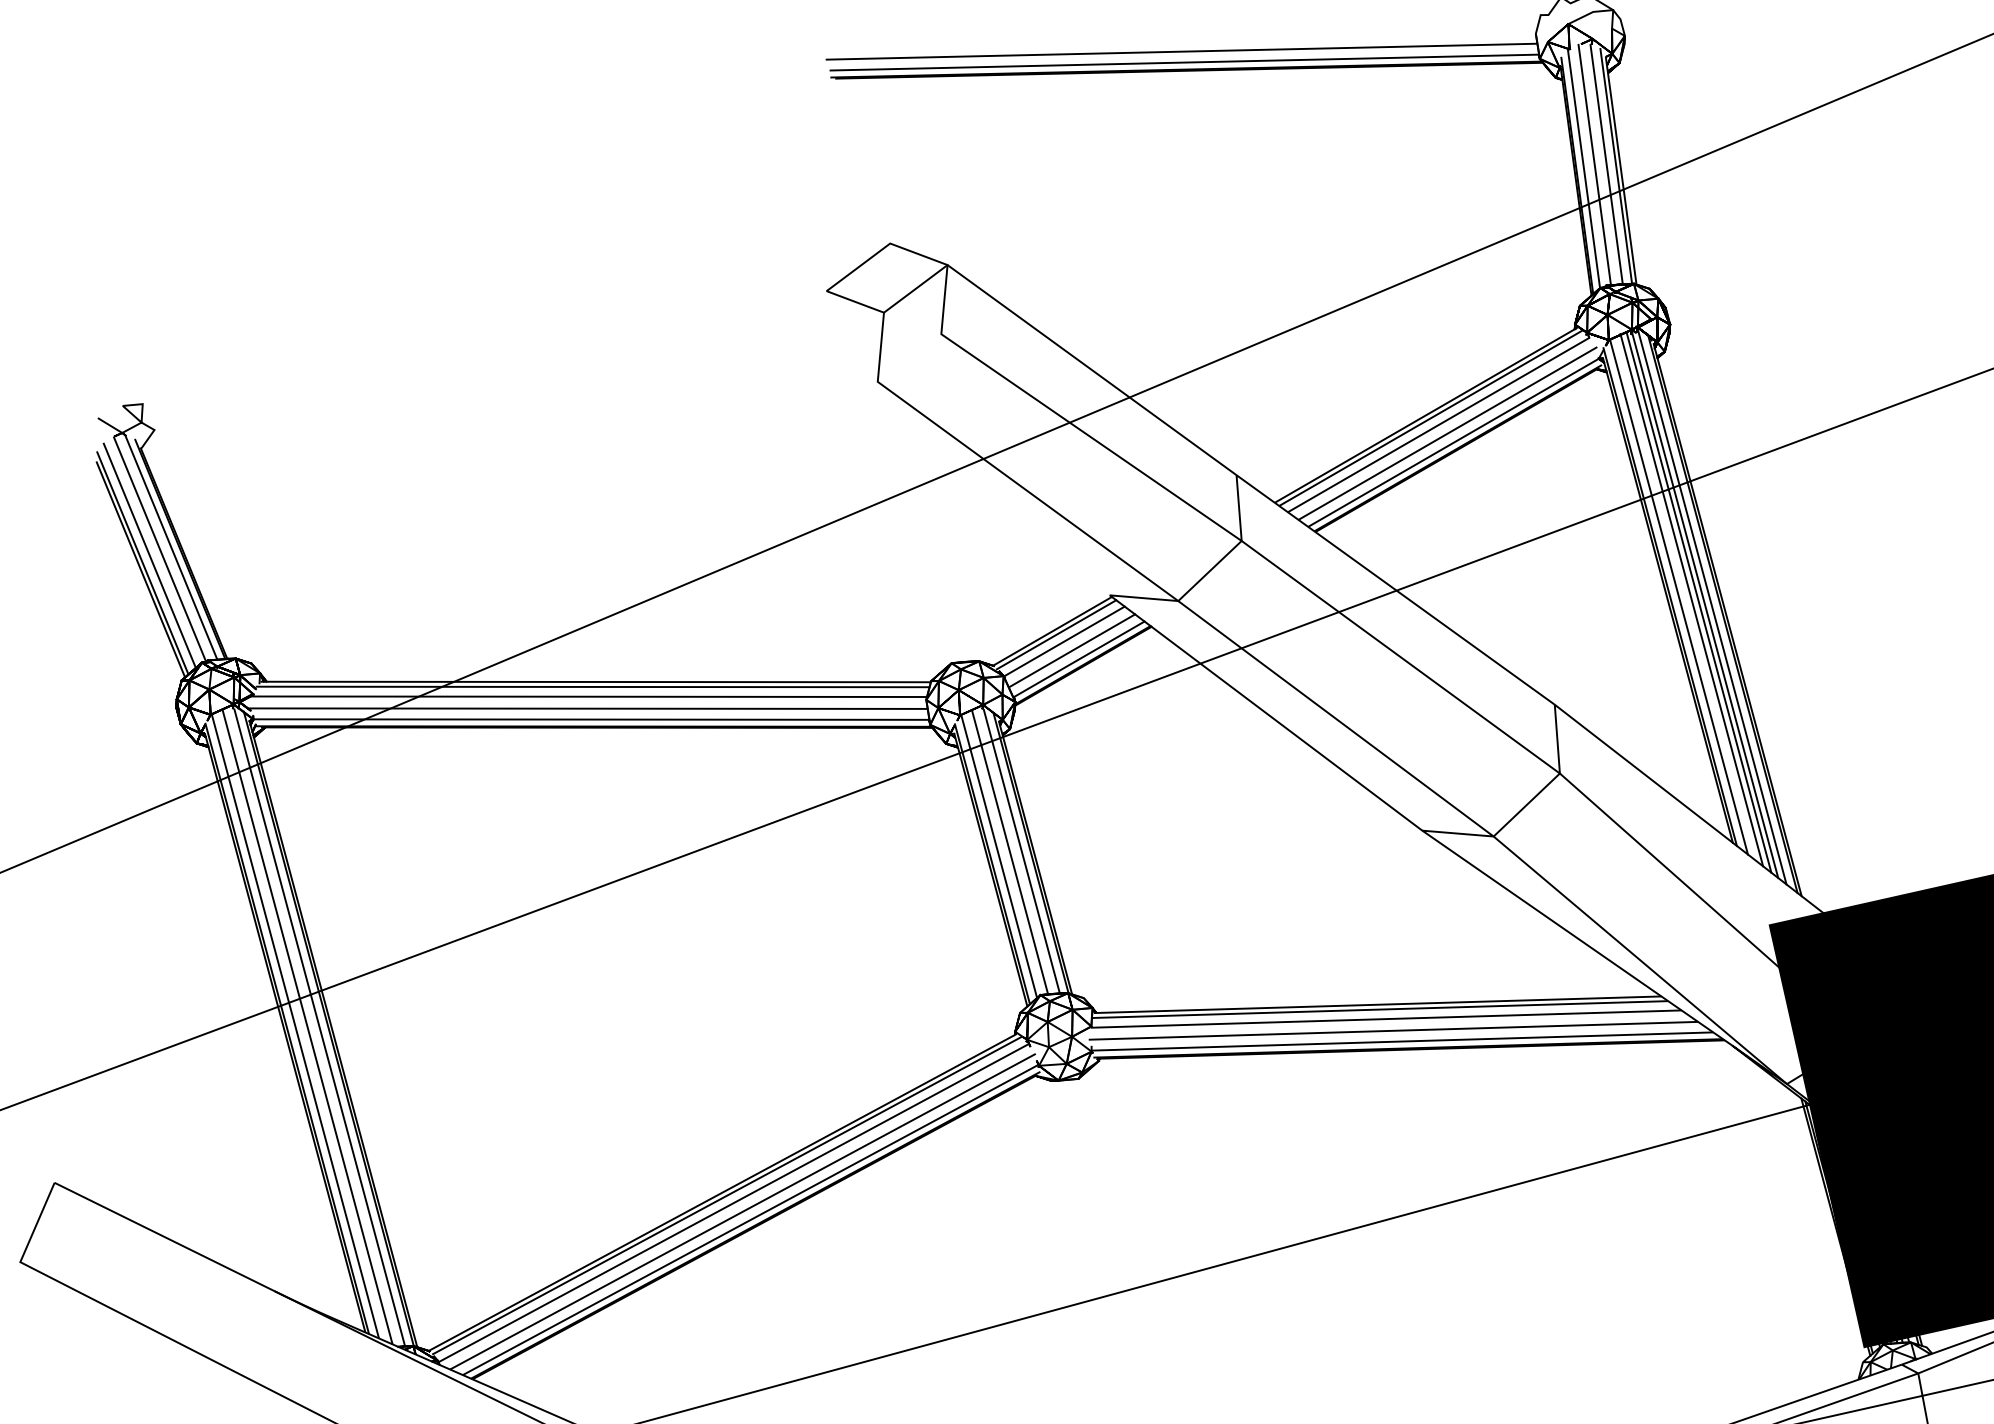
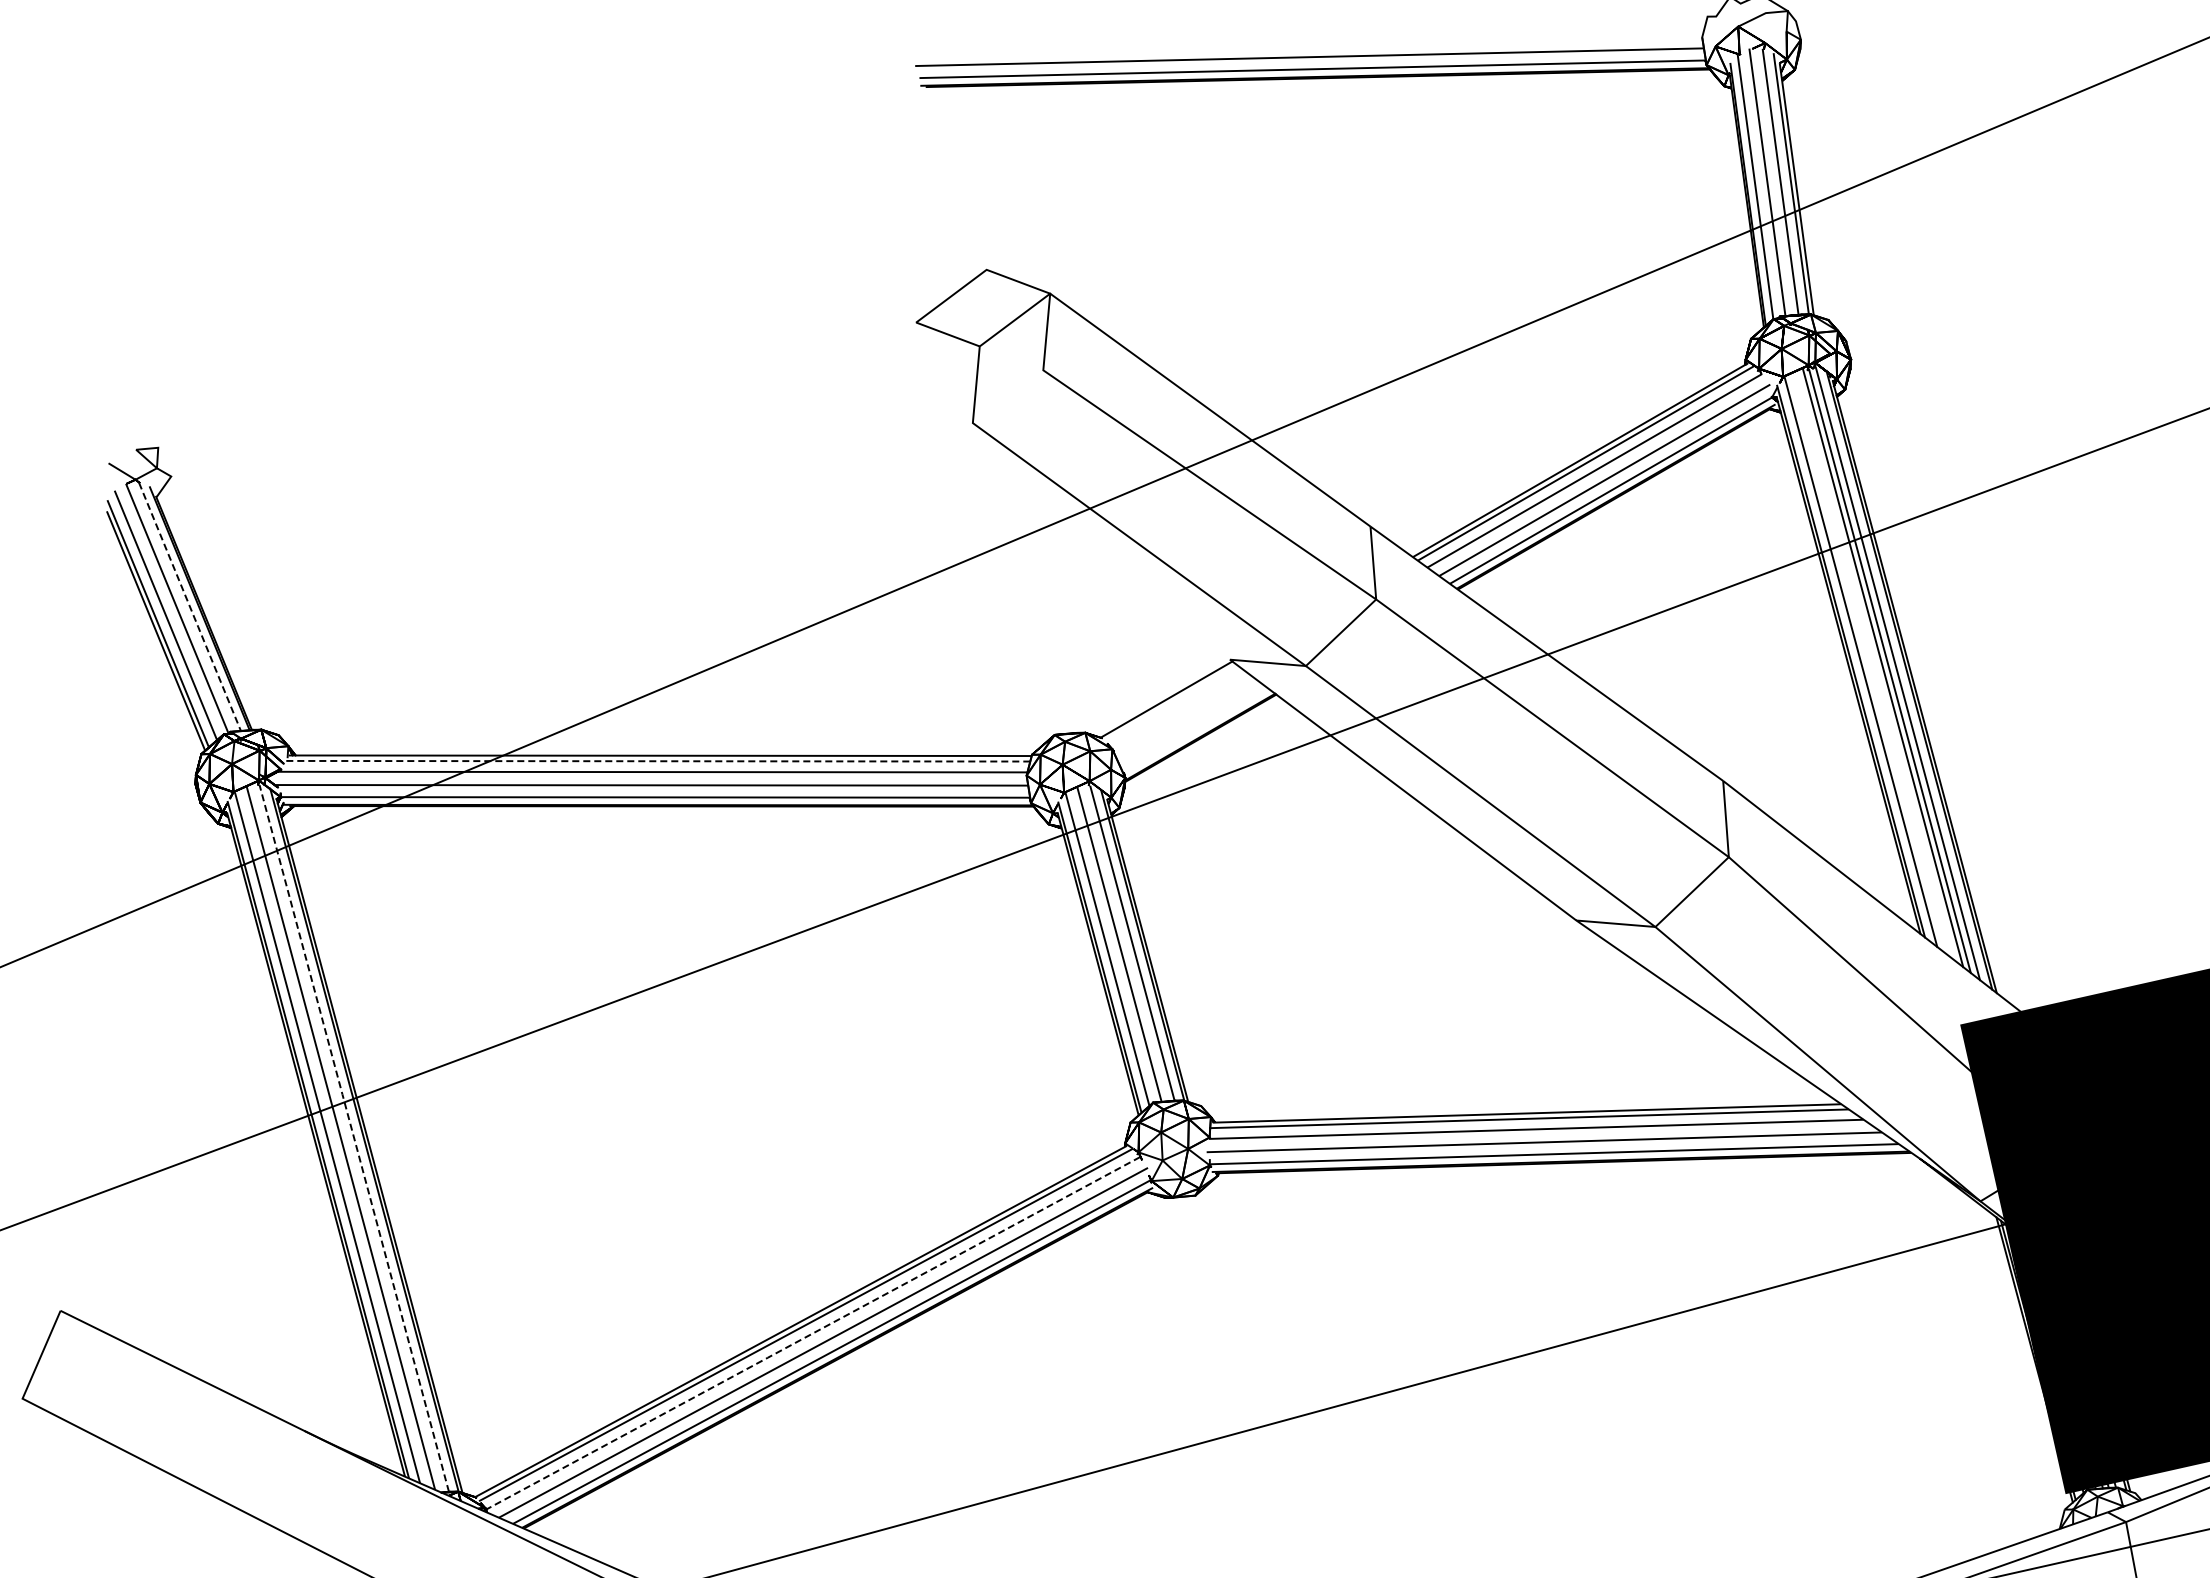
line: (171, 548) -> (190, 607), solid -> dashed
line: (1692, 599) -> (1875, 664), removed
line: (1056, 634) -> (1170, 703), removed
line: (1064, 641) -> (1179, 710), removed
line: (1072, 650) -> (1188, 720), removed
line: (1078, 659) -> (1195, 730), removed
line: (592, 687) -> (656, 761), solid -> dashed
line: (319, 1026) -> (354, 1137), solid -> dashed
line: (733, 1203) -> (812, 1333), solid -> dashed

